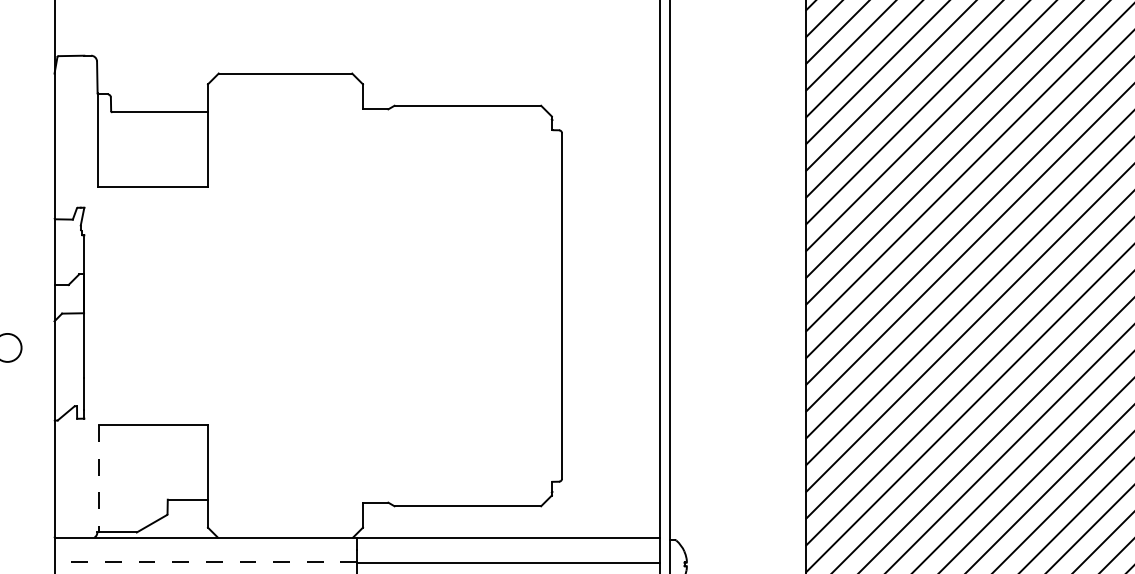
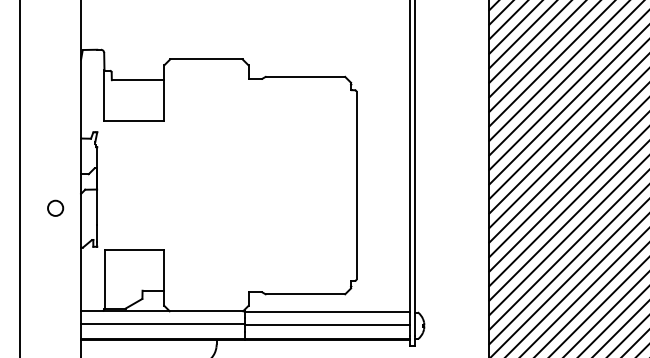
line: (99, 479) -> (105, 279), dashed -> solid
line: (204, 561) -> (162, 324), dashed -> solid

